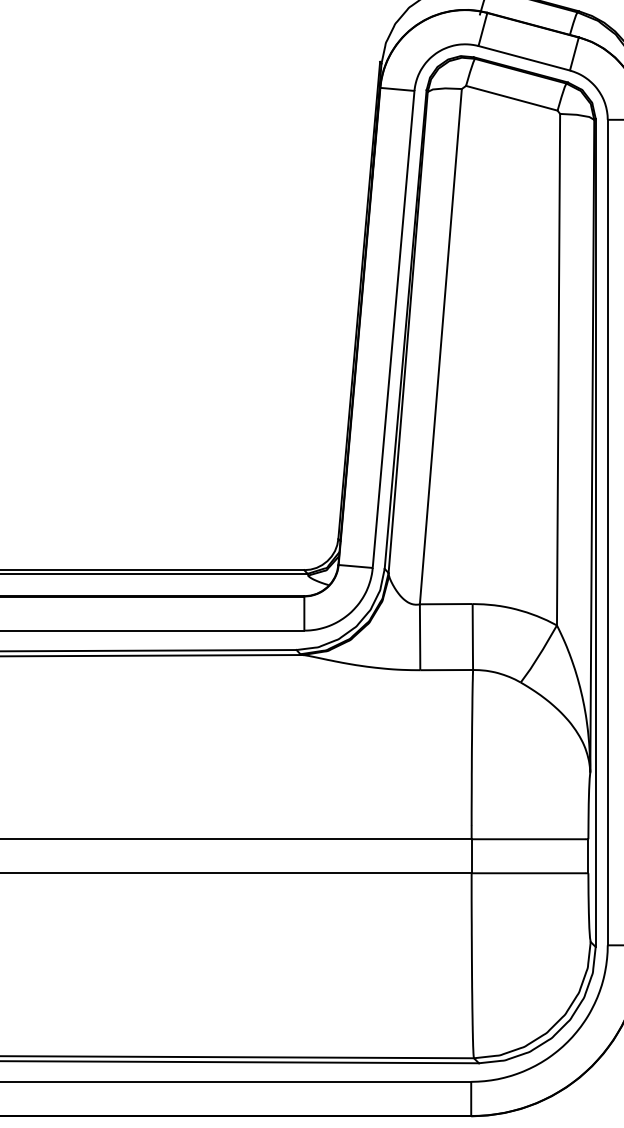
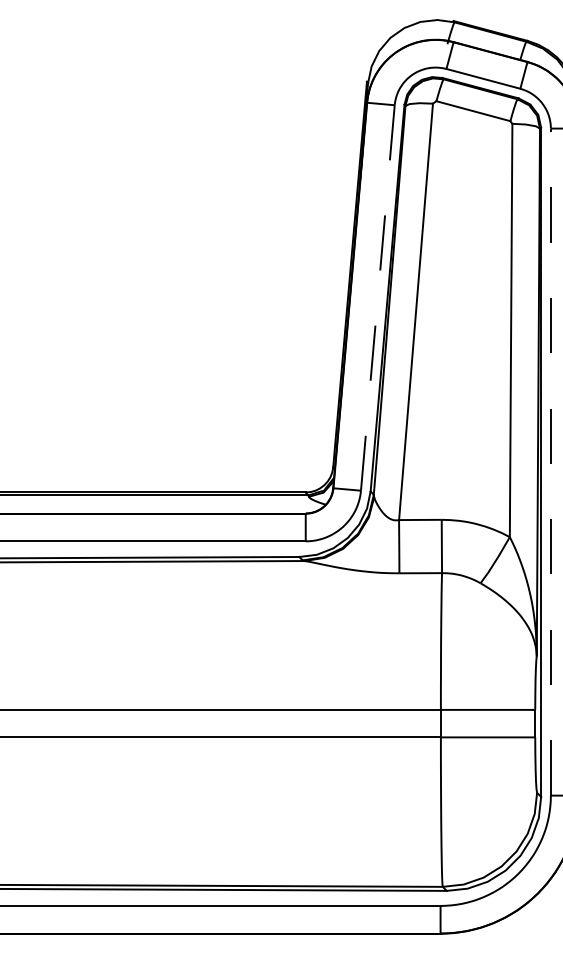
line: (393, 330) -> (377, 298), solid -> dashed
line: (607, 533) -> (550, 462), solid -> dashed

